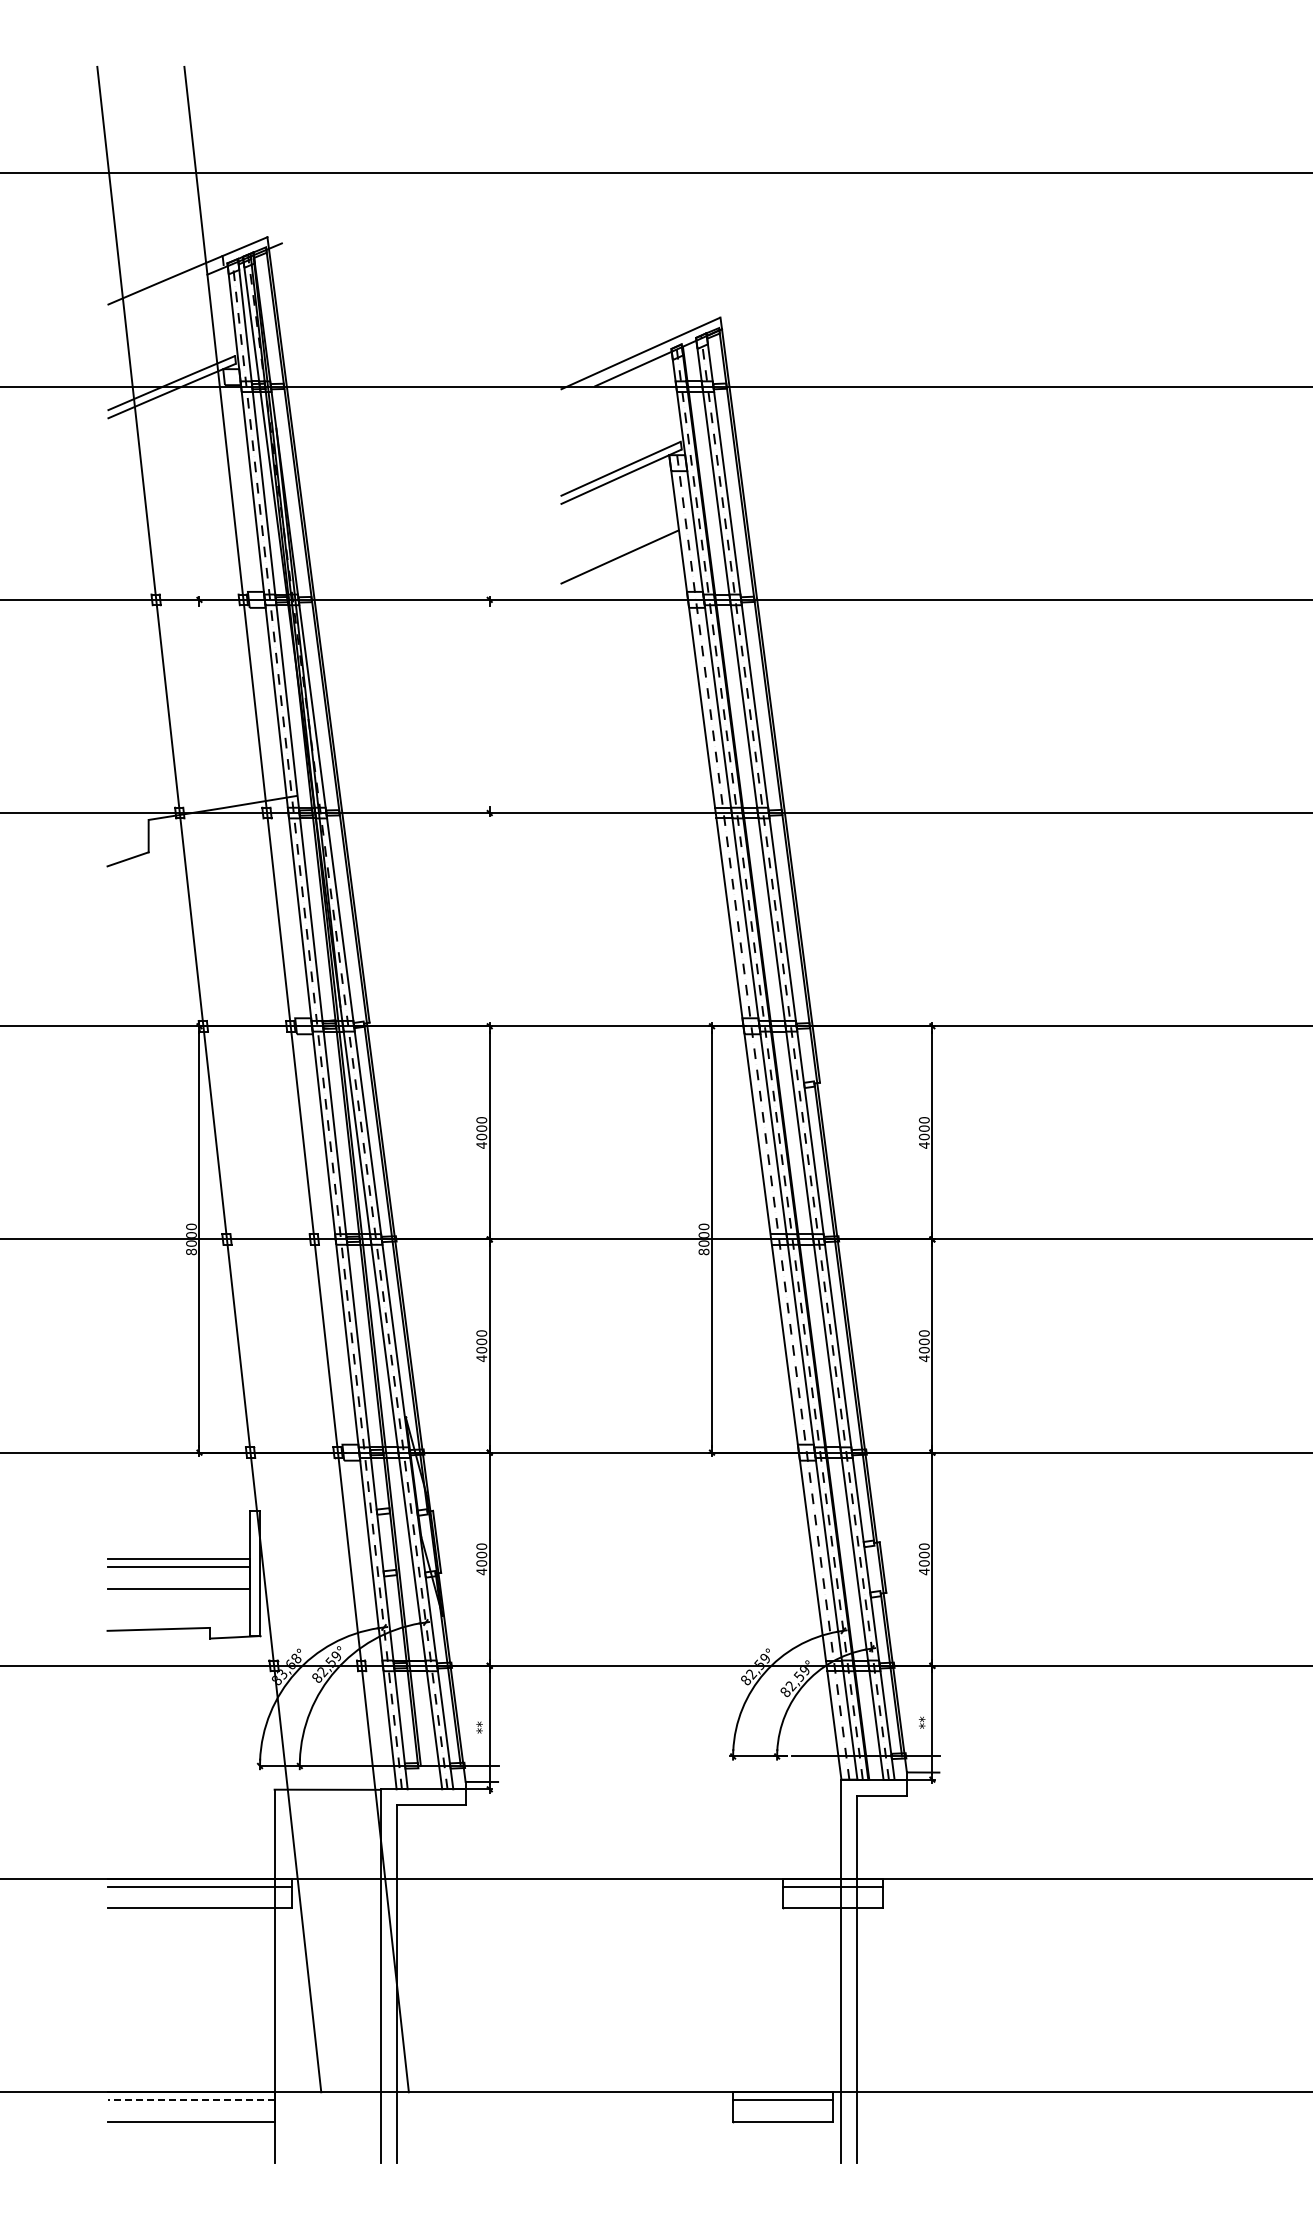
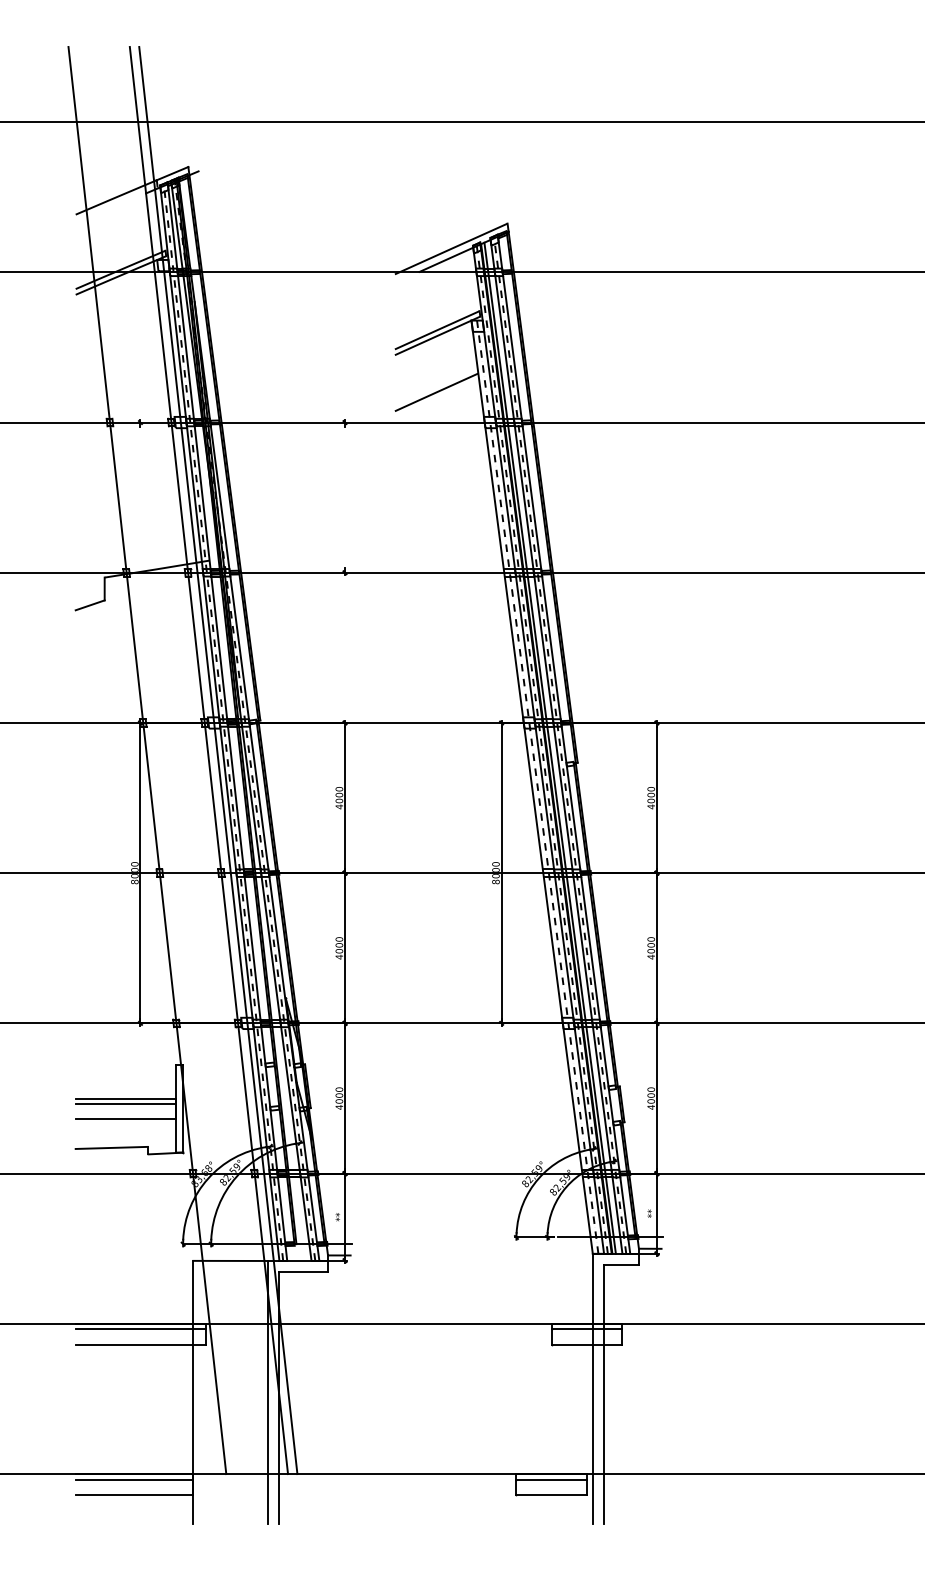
line: (780, 1061) -> (549, 747), added
line: (309, 1079) -> (218, 760), added
line: (191, 2100) -> (134, 1479), dashed -> solid

